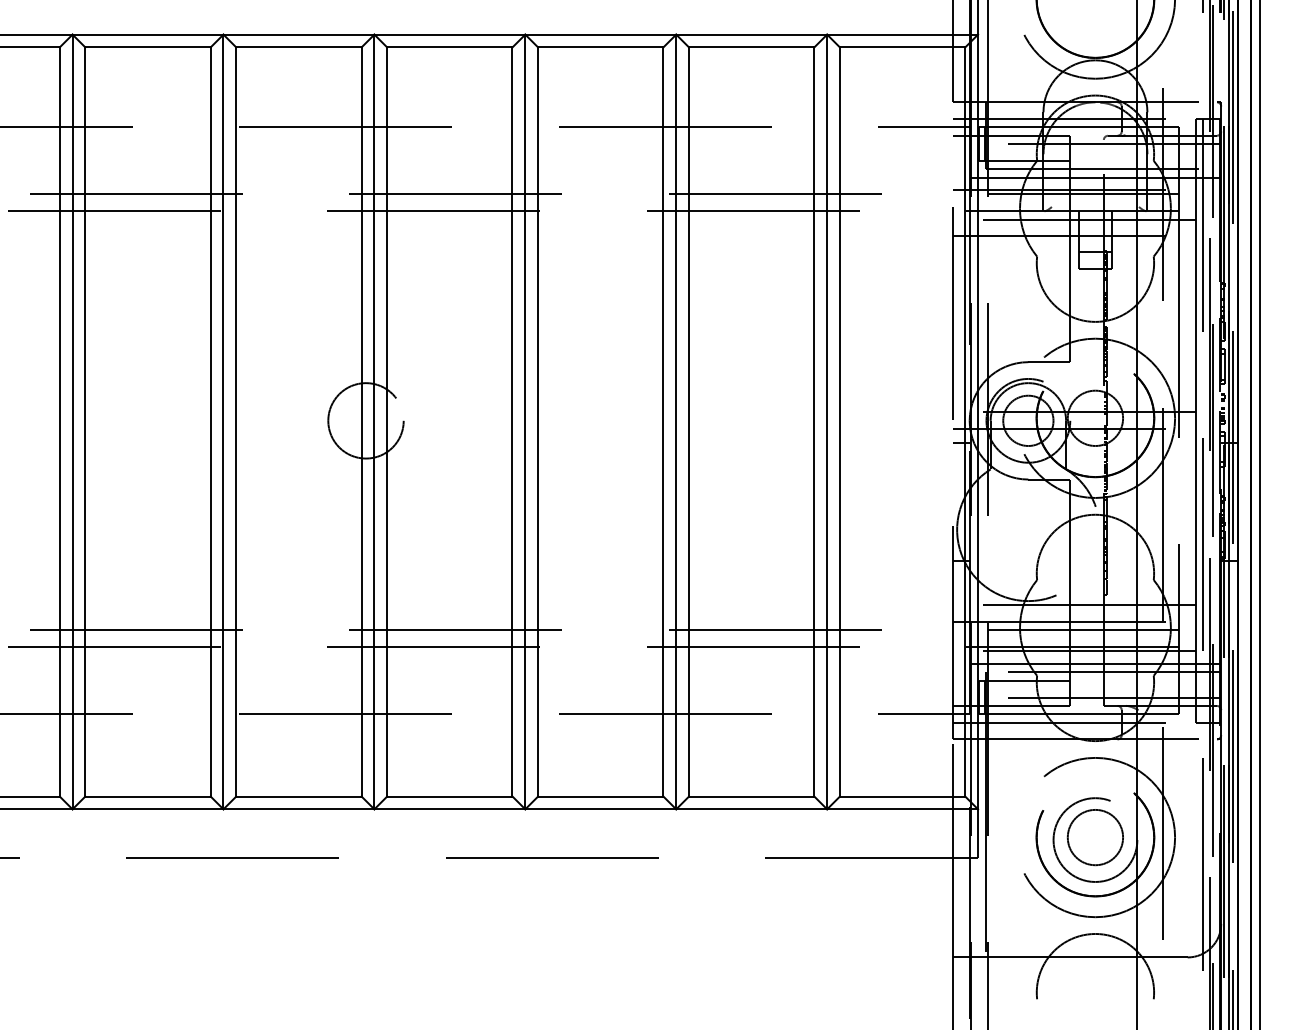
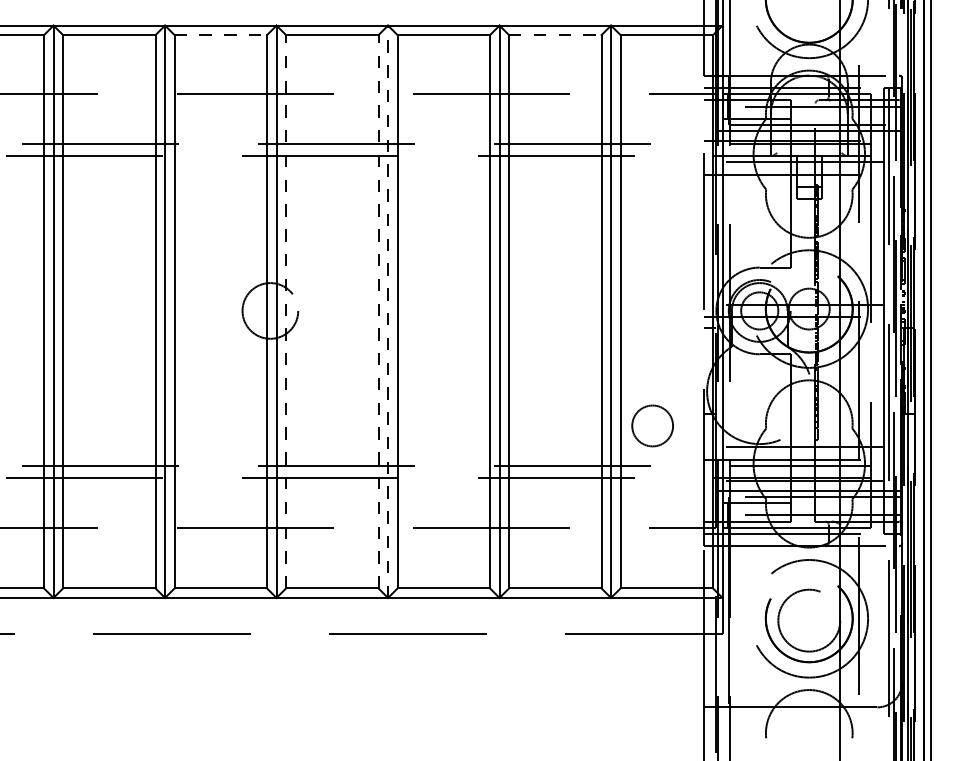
line: (298, 47) -> (220, 35), solid -> dashed
line: (751, 47) -> (555, 35), solid -> dashed
line: (387, 421) -> (286, 311), solid -> dashed
line: (512, 421) -> (378, 311), solid -> dashed
line: (525, 421) -> (388, 311), solid -> dashed
circle: (1094, 837) -> (651, 425), moved

